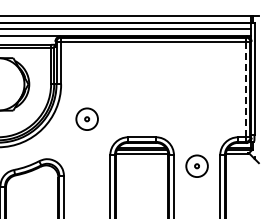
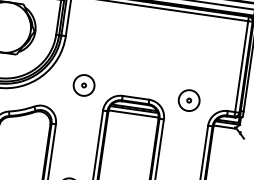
line: (245, 89) -> (241, 66), dashed -> solid
part: (86, 118) -> (83, 84), moved
part: (196, 165) -> (188, 99), moved

